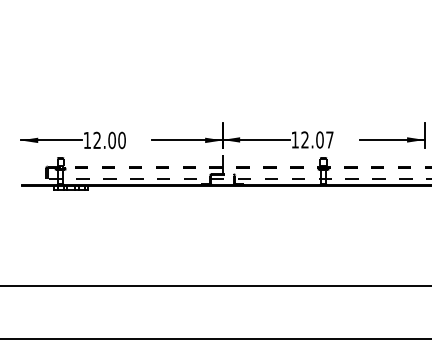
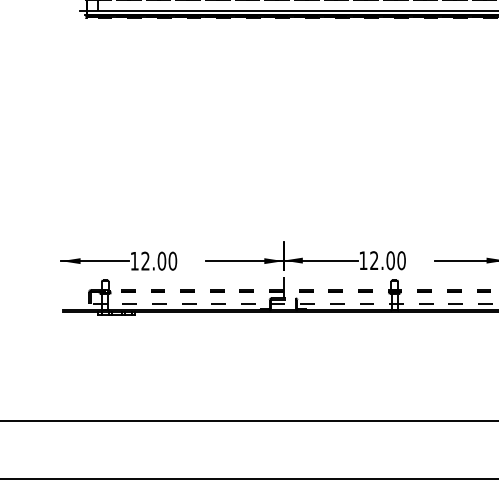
text: (329, 139) -> (401, 260), 12.07 -> 12.00

